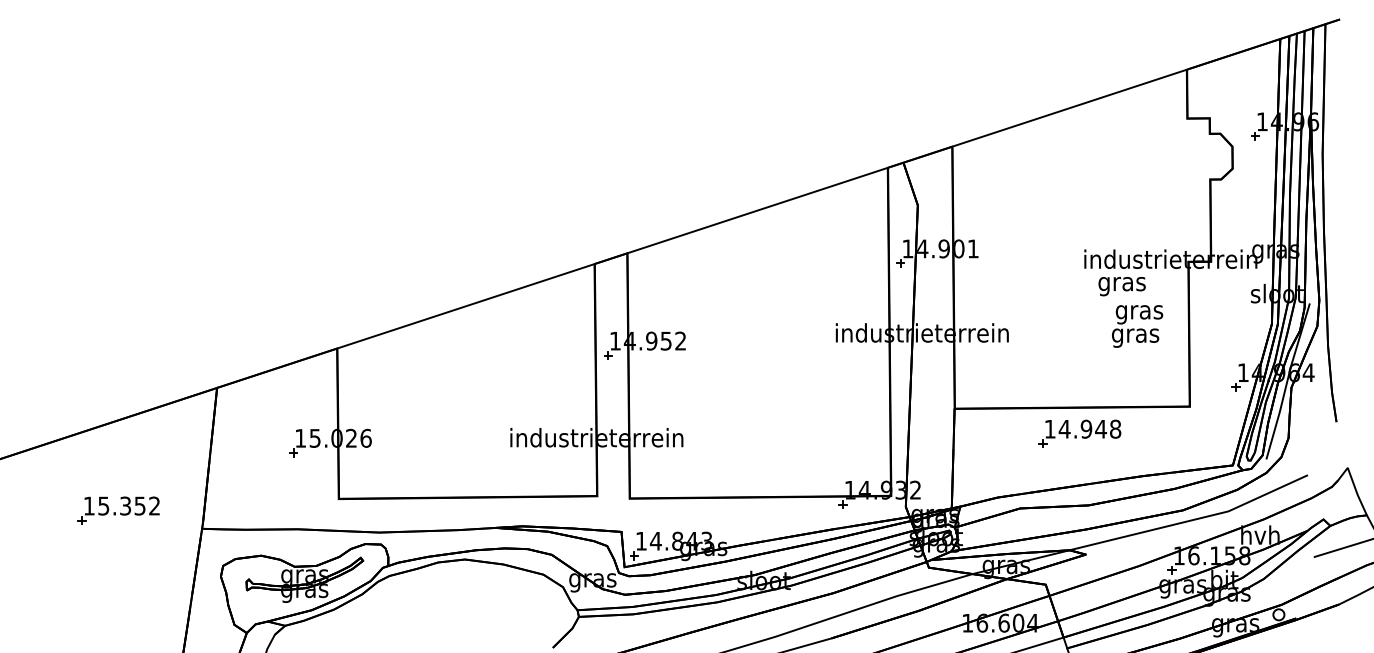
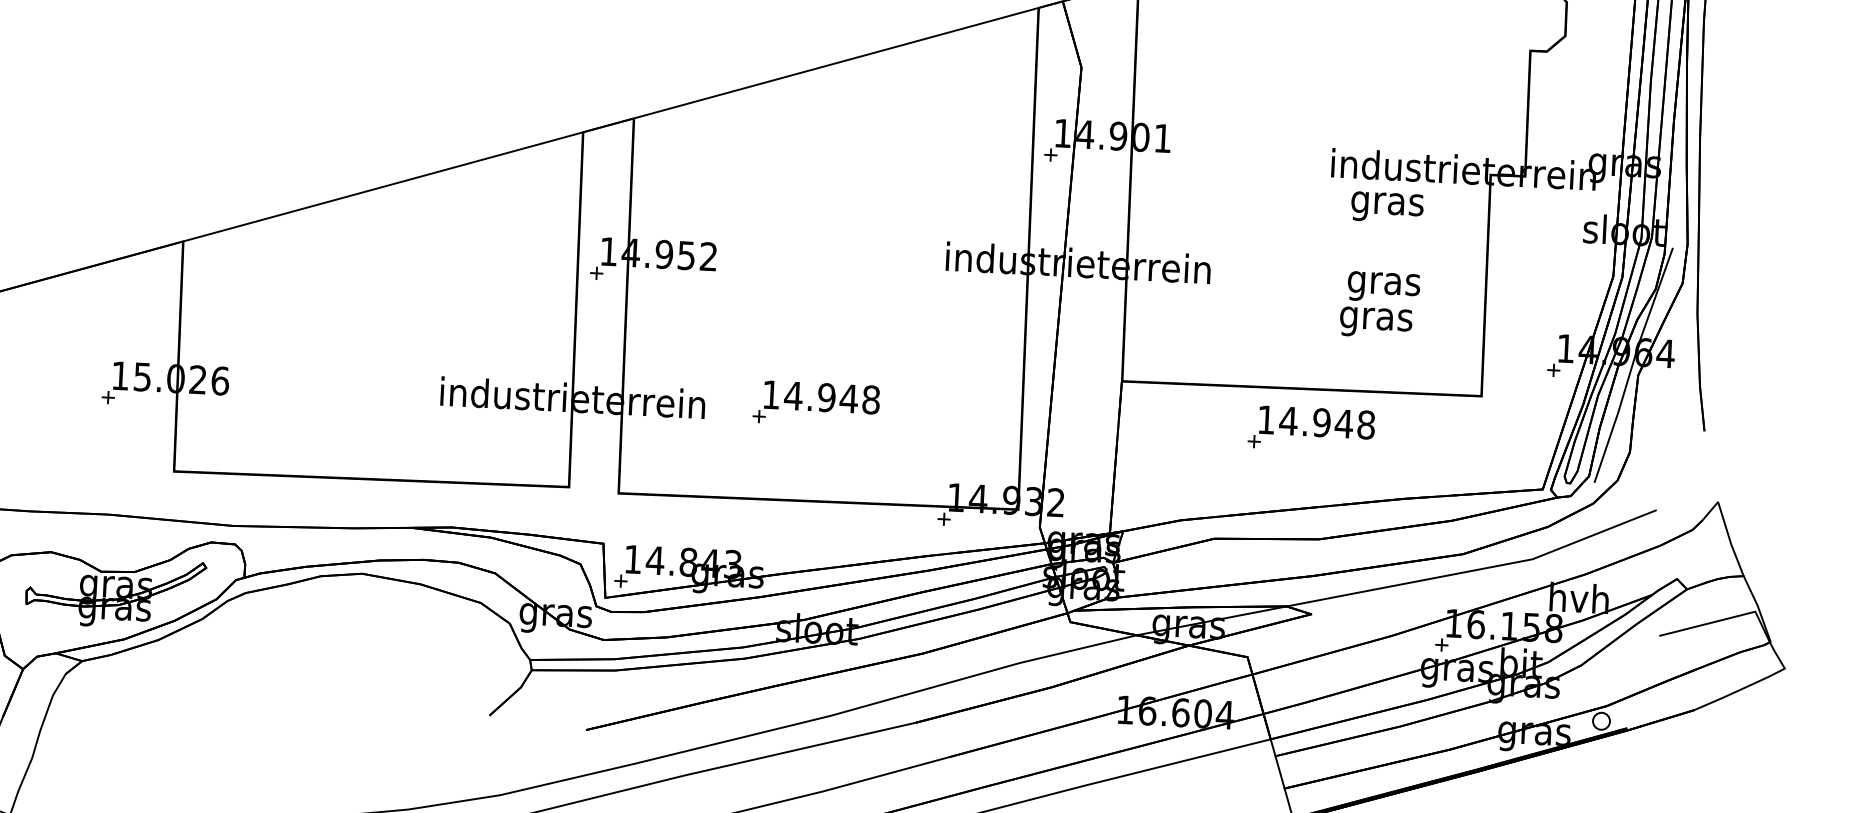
text: (1137, 326) -> (1379, 305), moved
part: (755, 433) -> (815, 403), added

